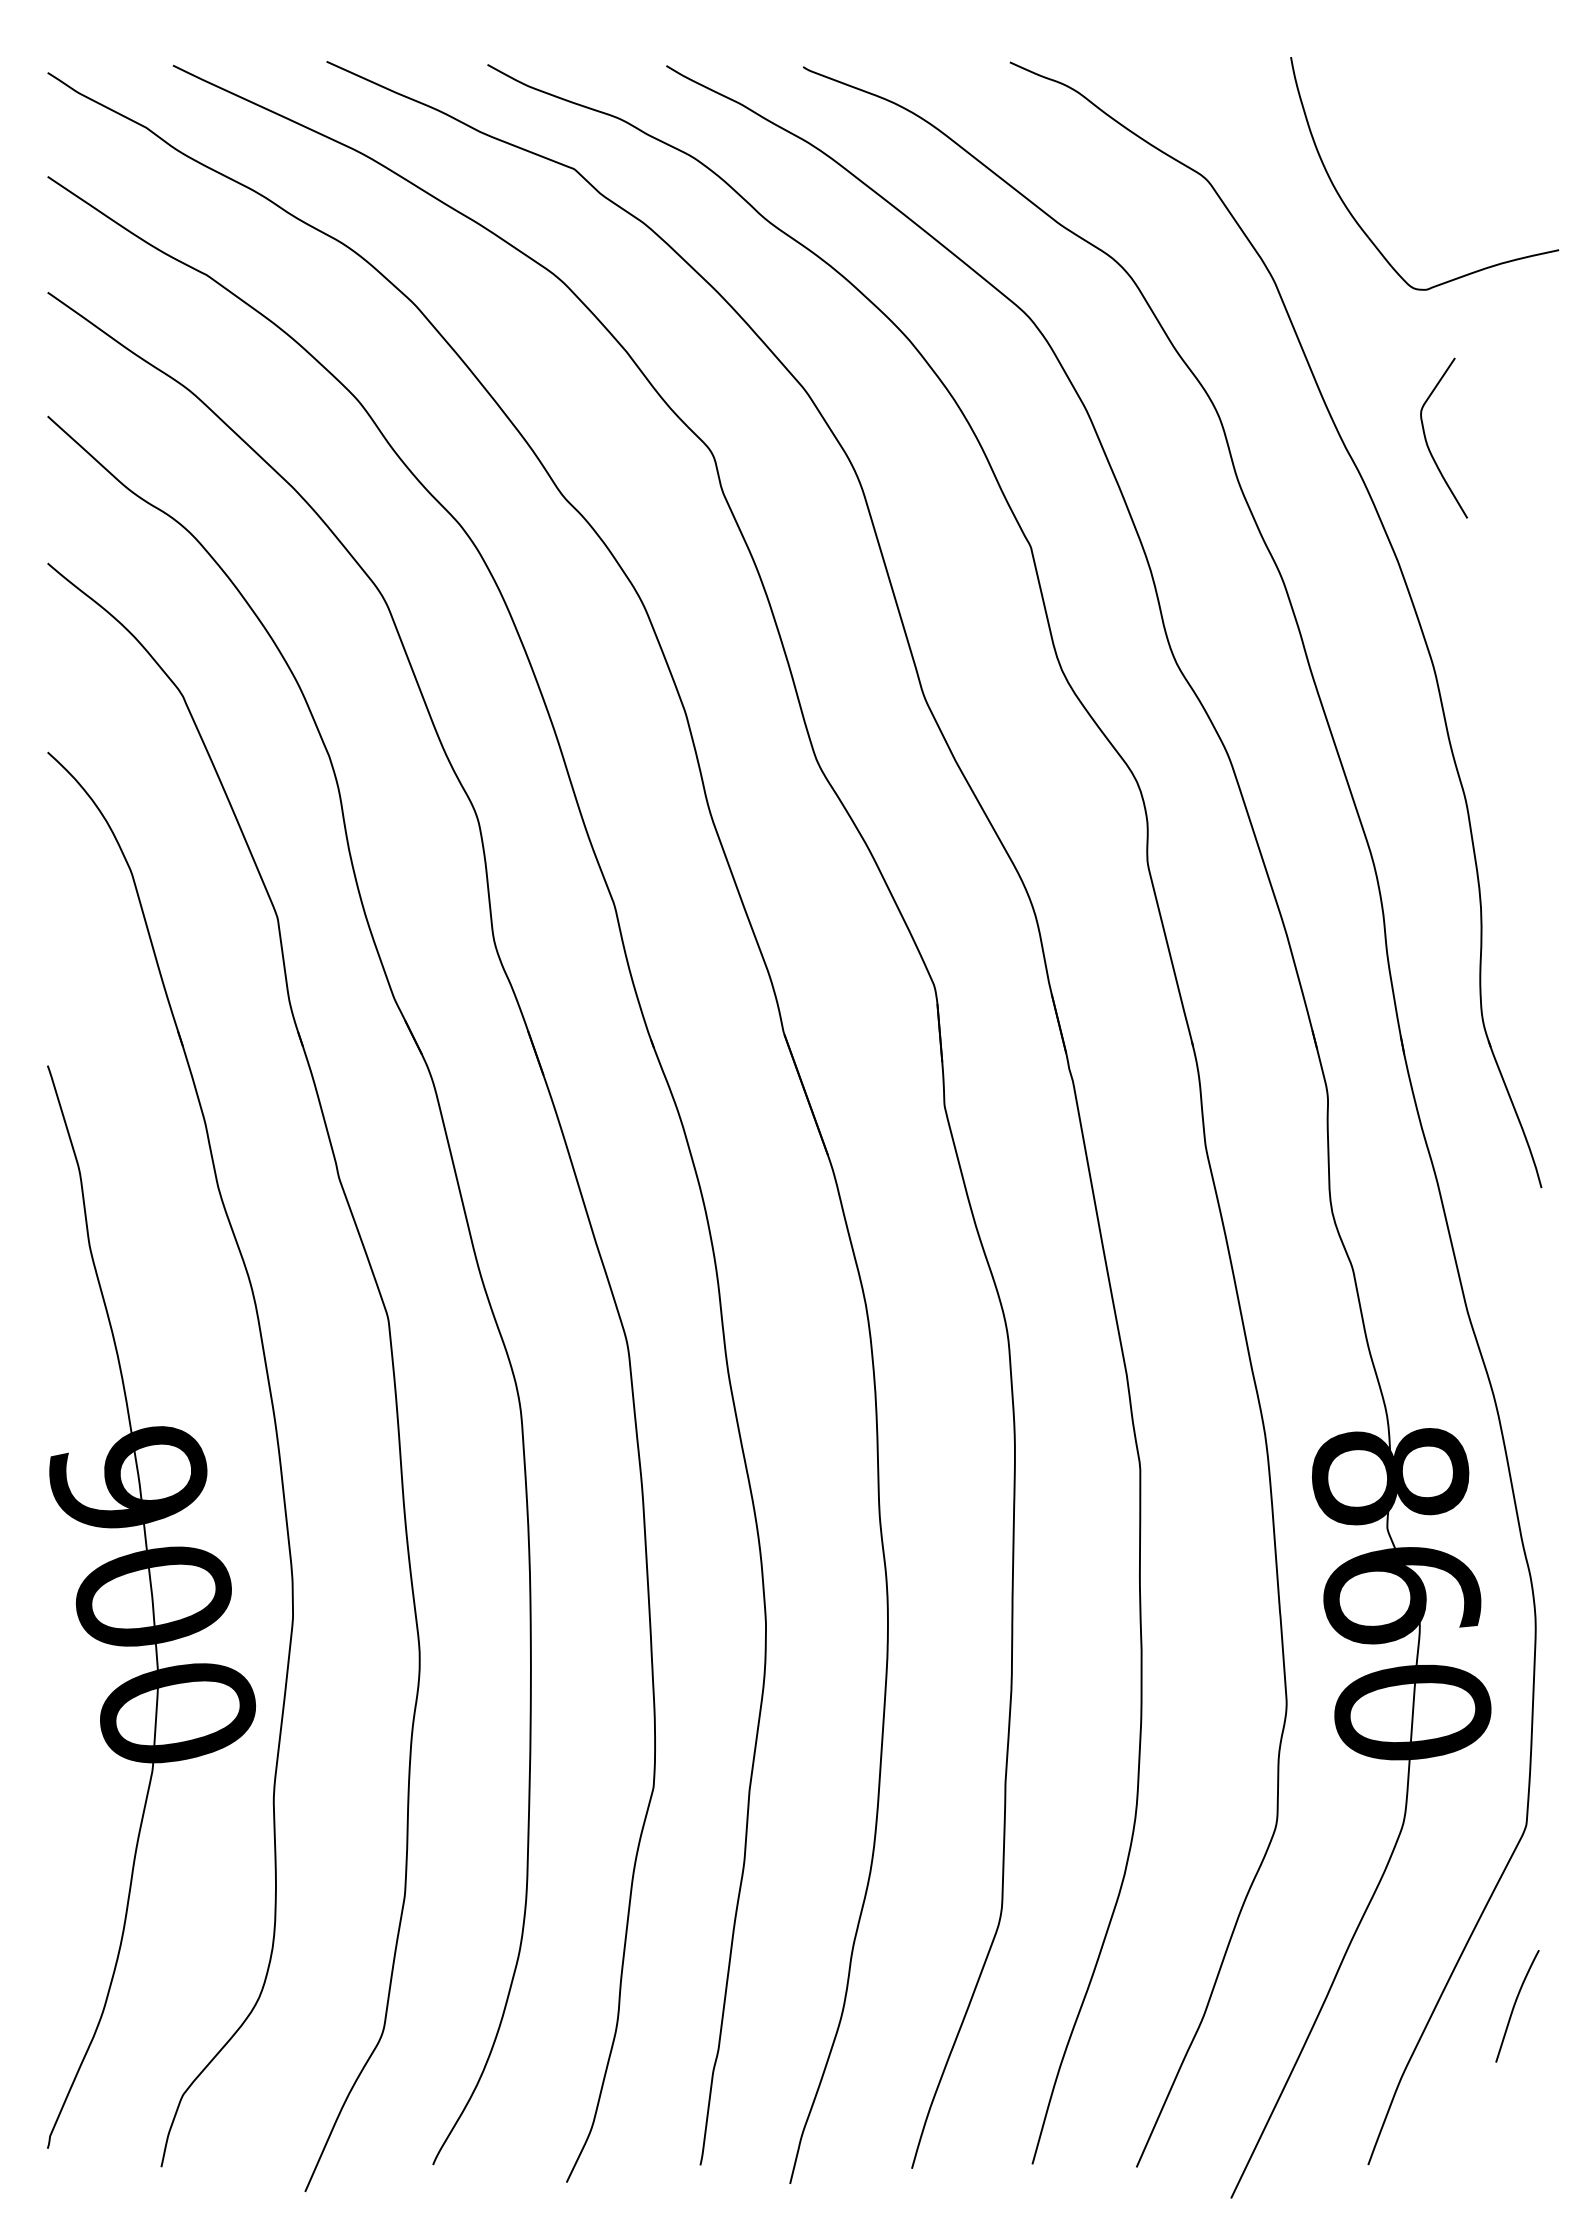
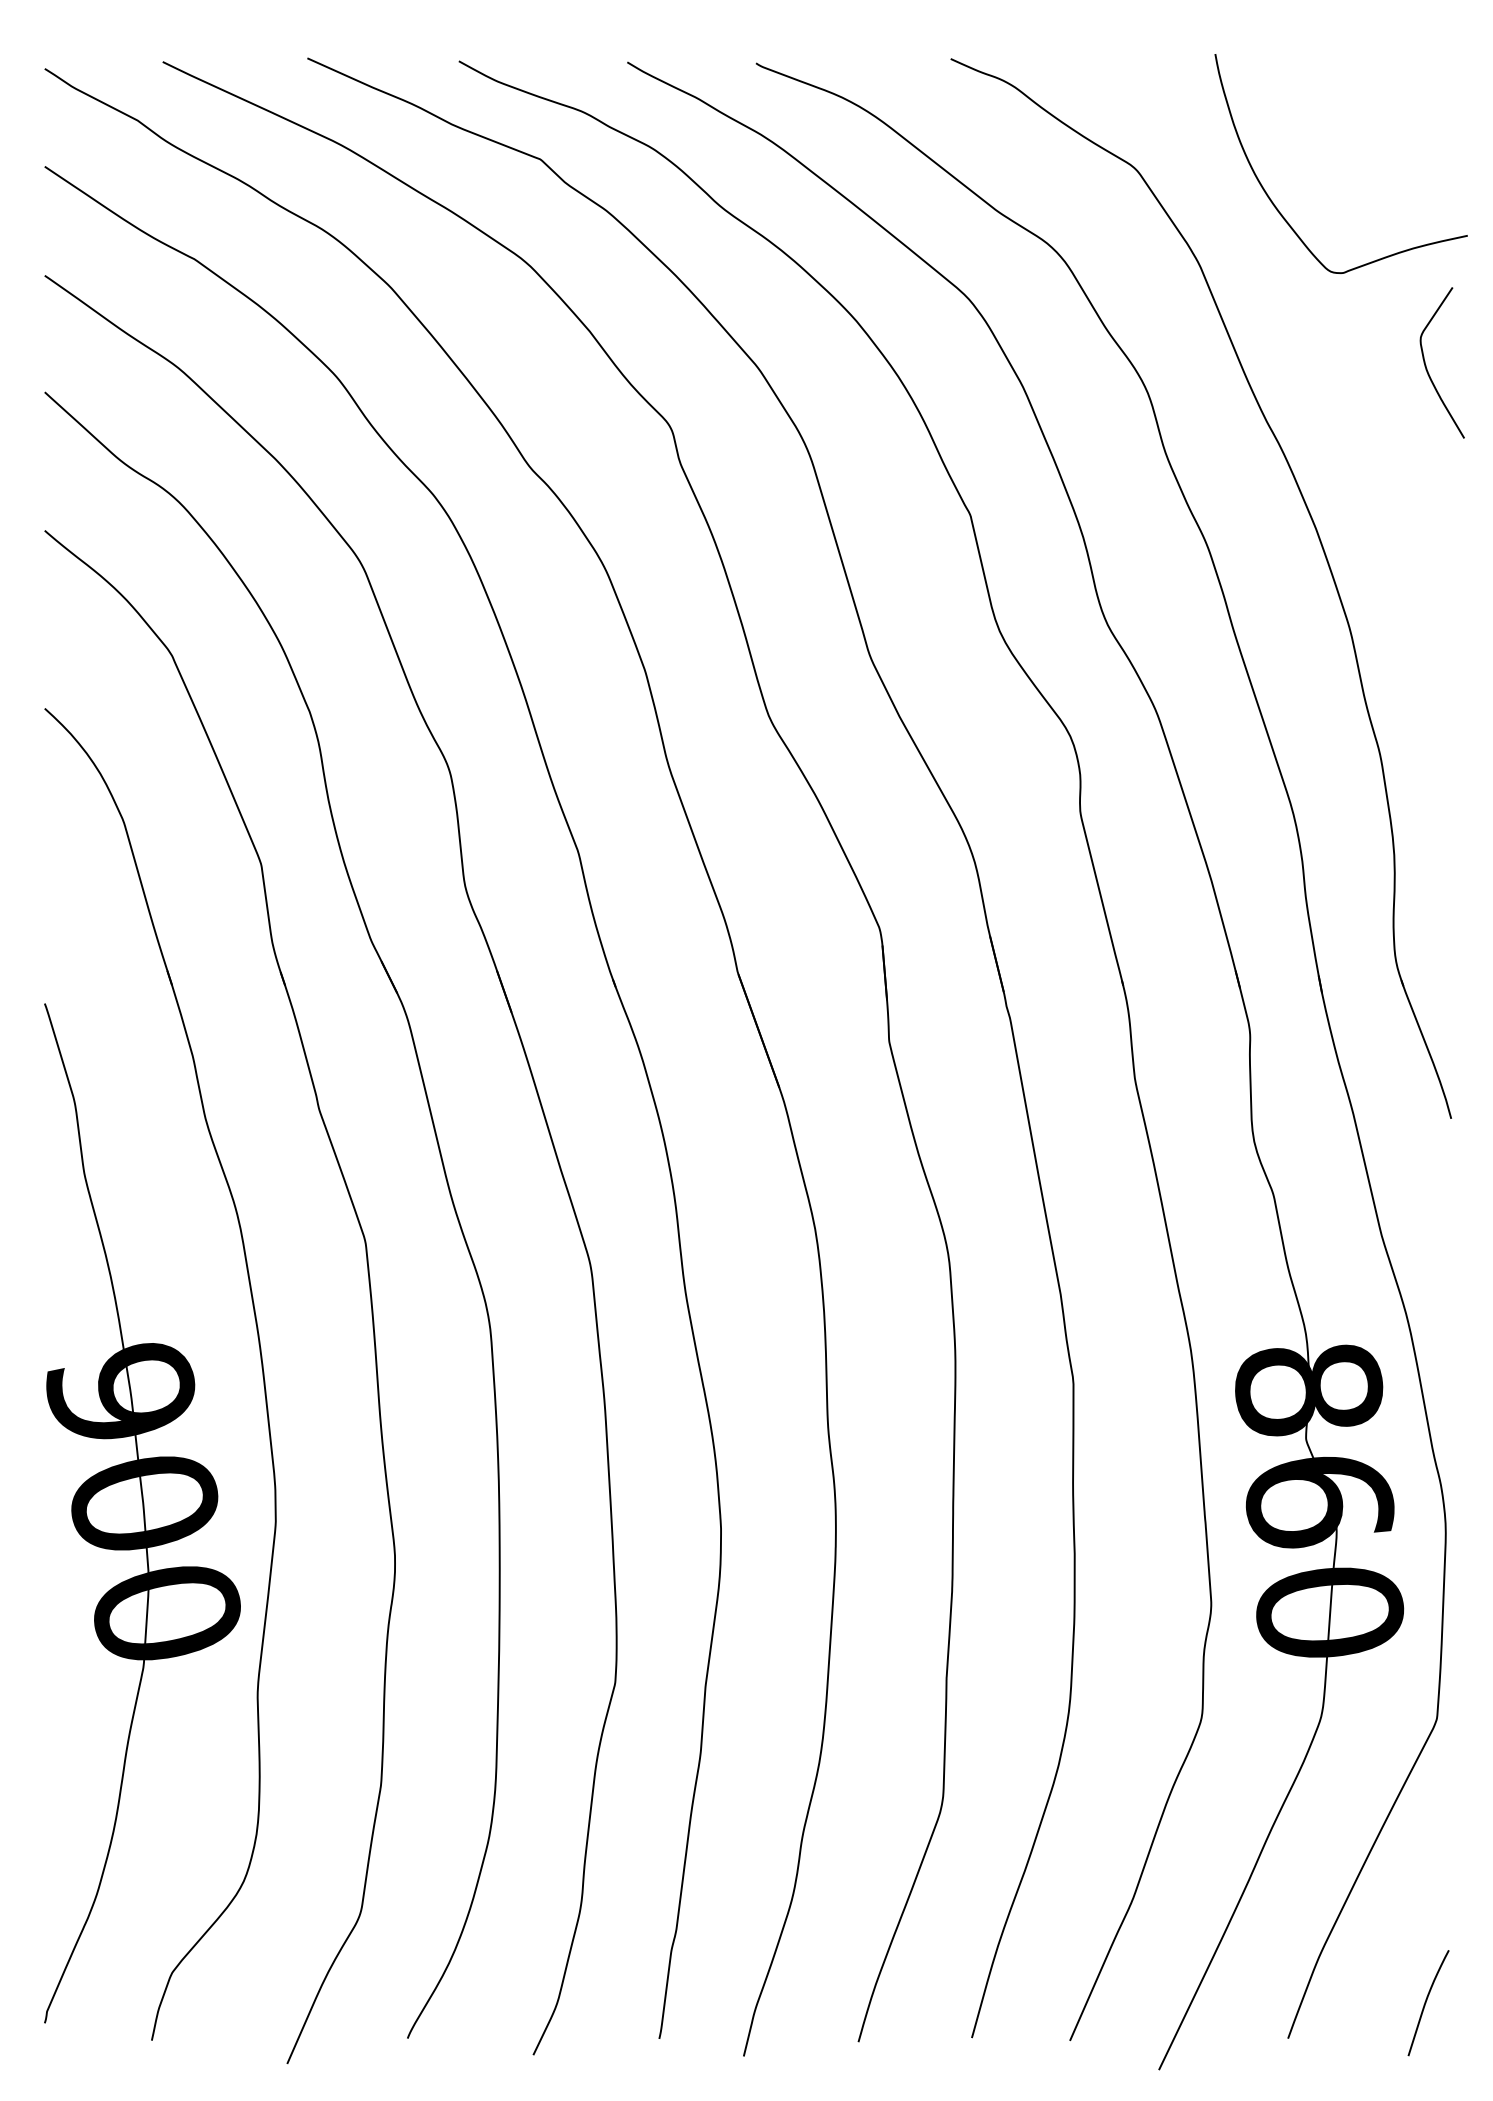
curve: (1427, 441) -> (1426, 366), moved
curve: (1515, 2005) -> (1426, 2002), moved

